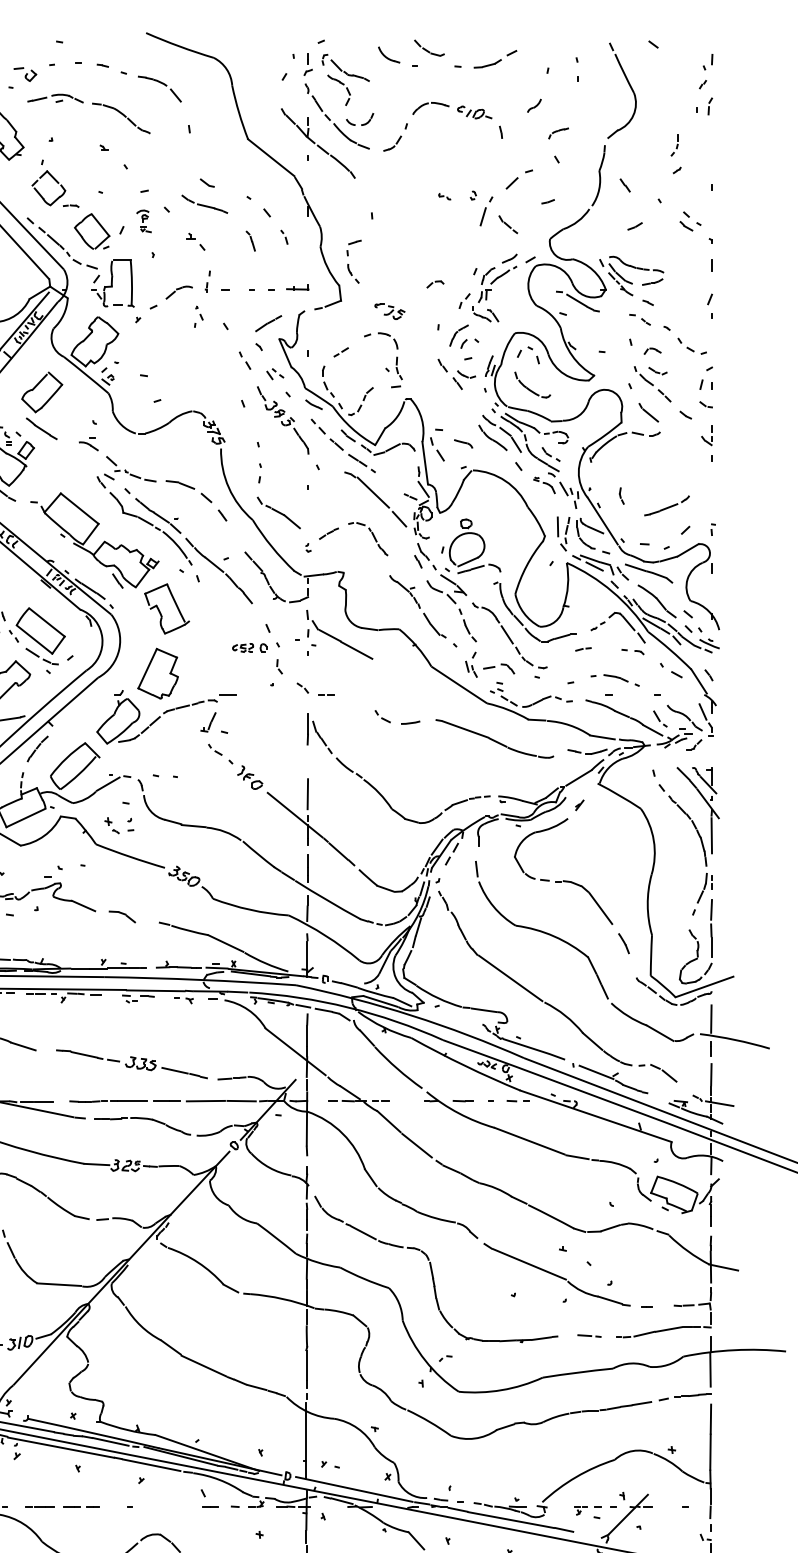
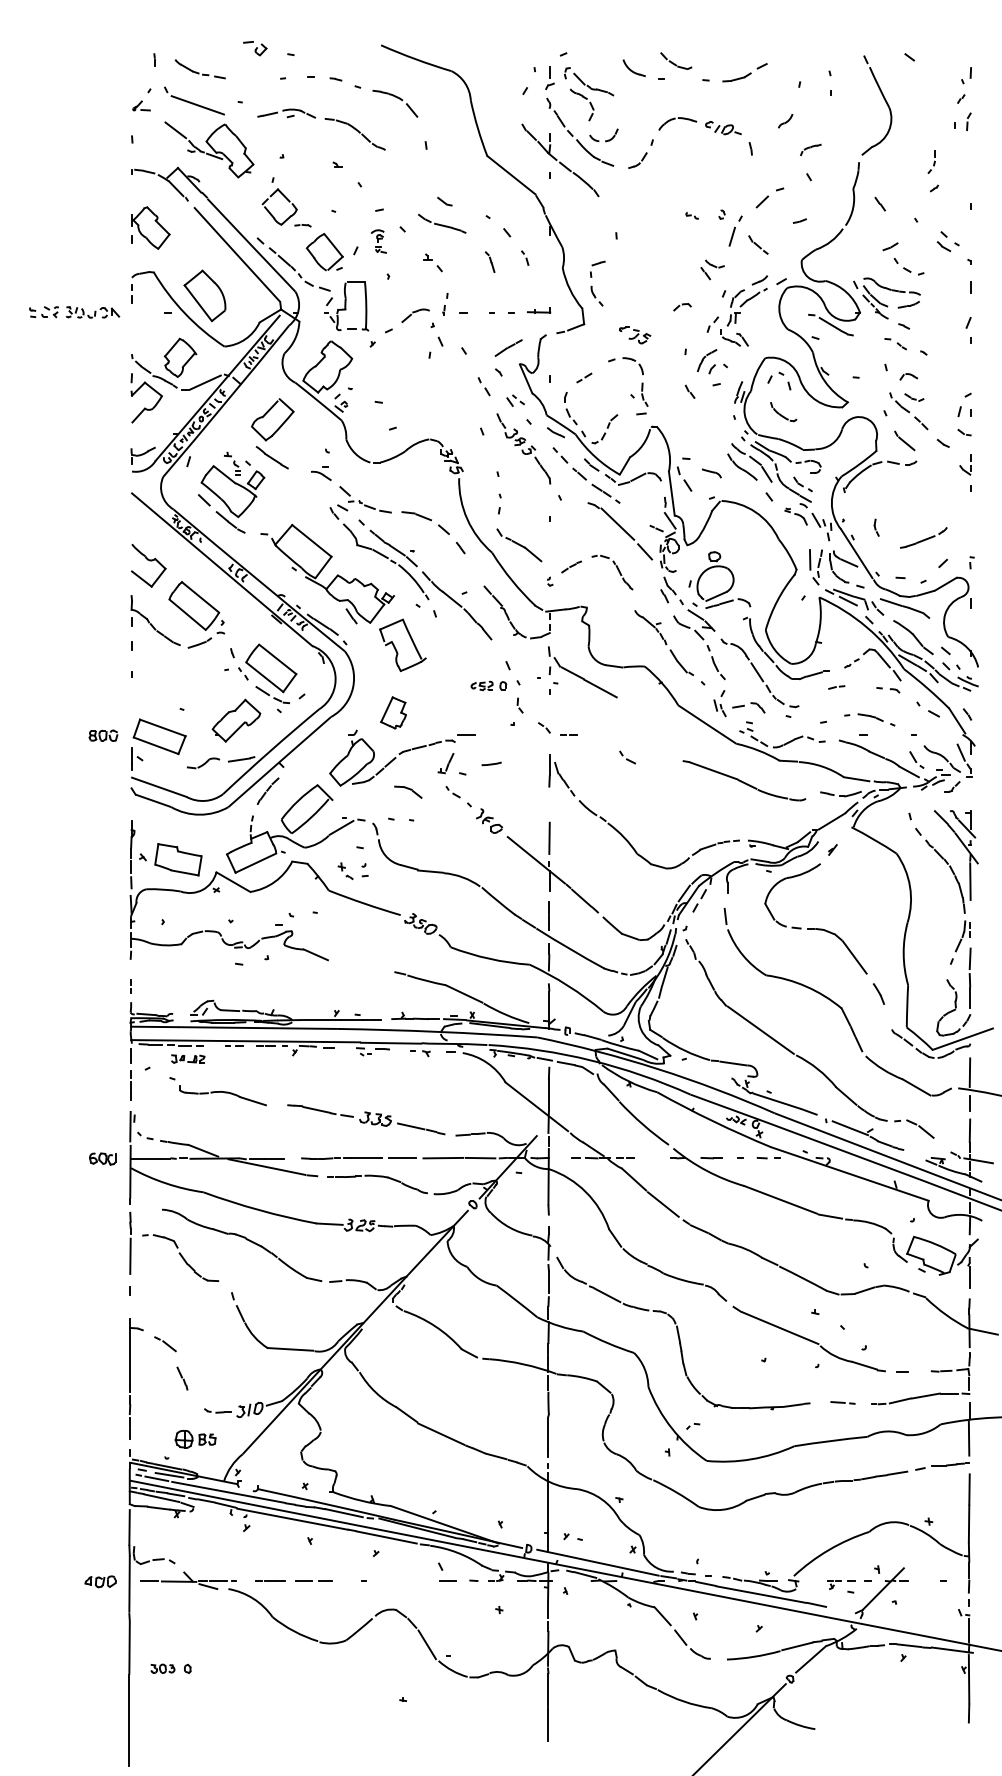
part: (25, 74) -> (255, 48), moved
part: (198, 316) -> (435, 340), size x1.6
part: (691, 346) -> (908, 266), moved
part: (464, 379) -> (712, 269), moved
part: (532, 384) -> (783, 411), size x0.7
part: (158, 673) -> (393, 712), size x0.6
line: (410, 722) -> (491, 763), moved
part: (122, 916) -> (408, 791), moved

